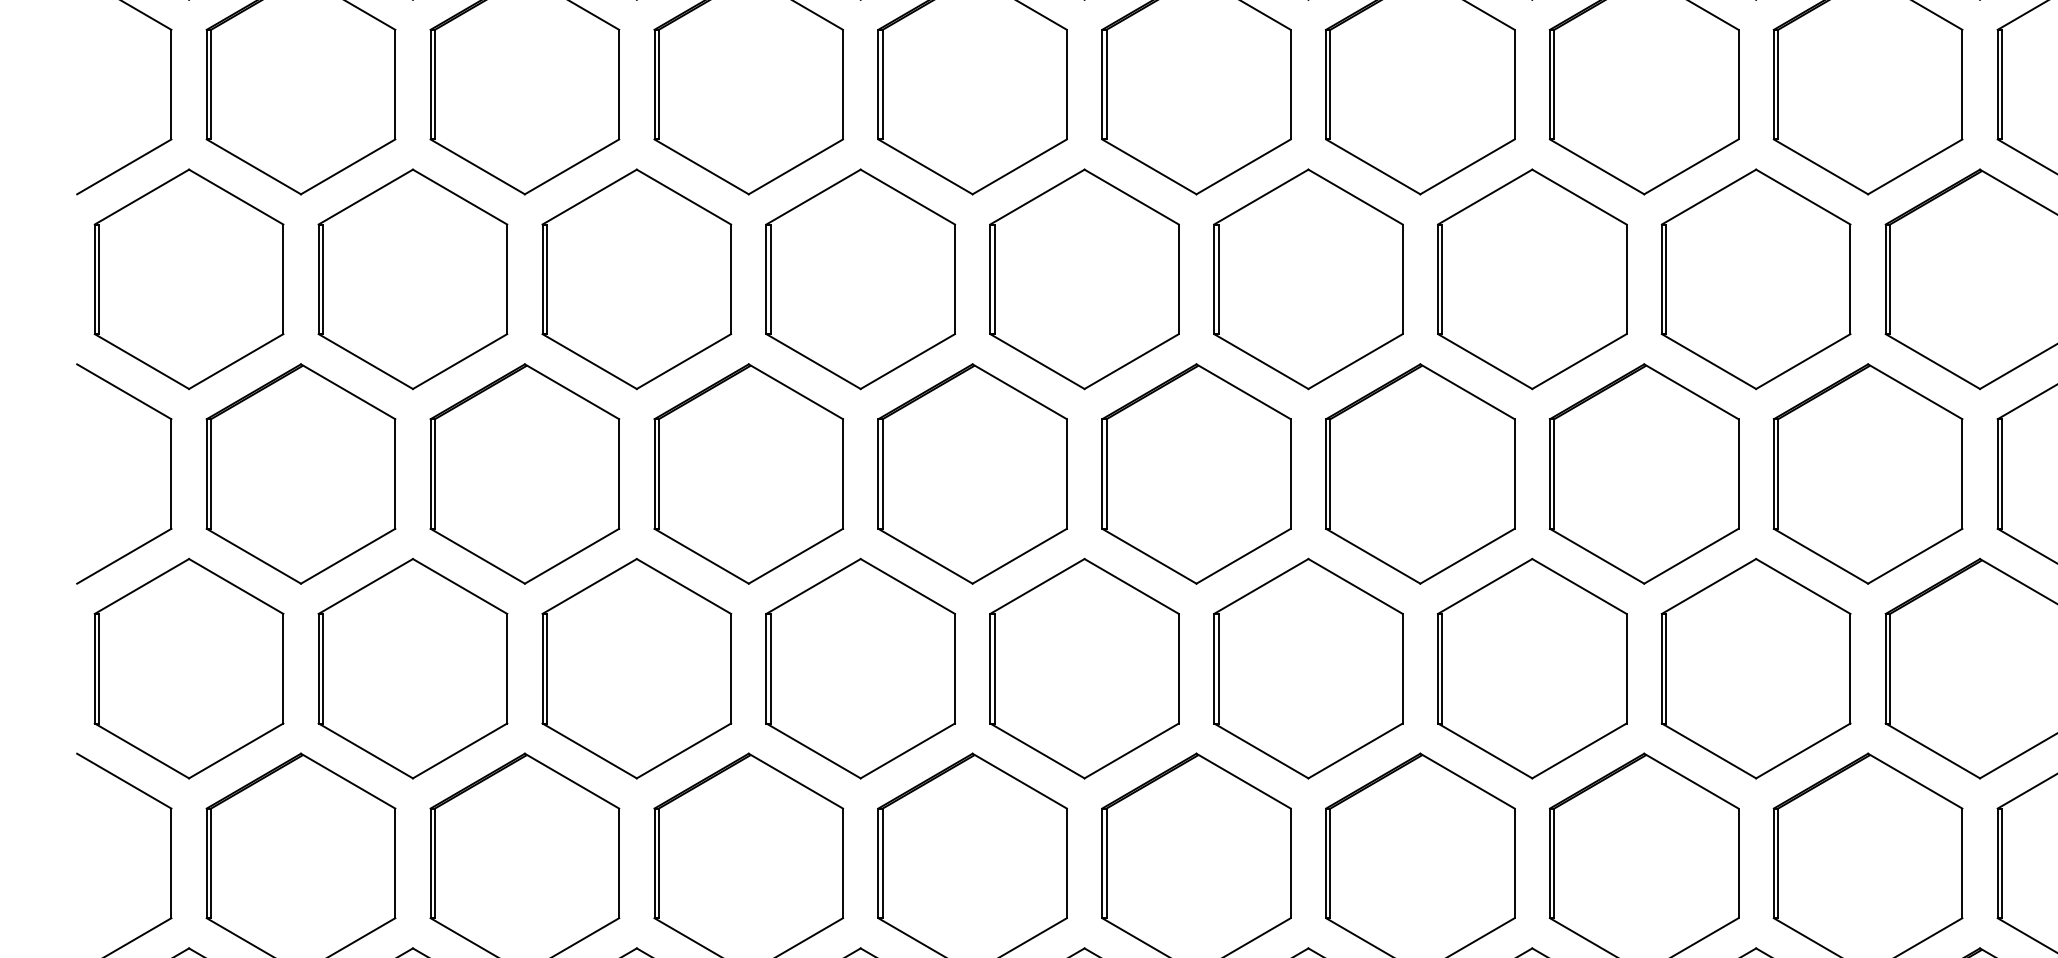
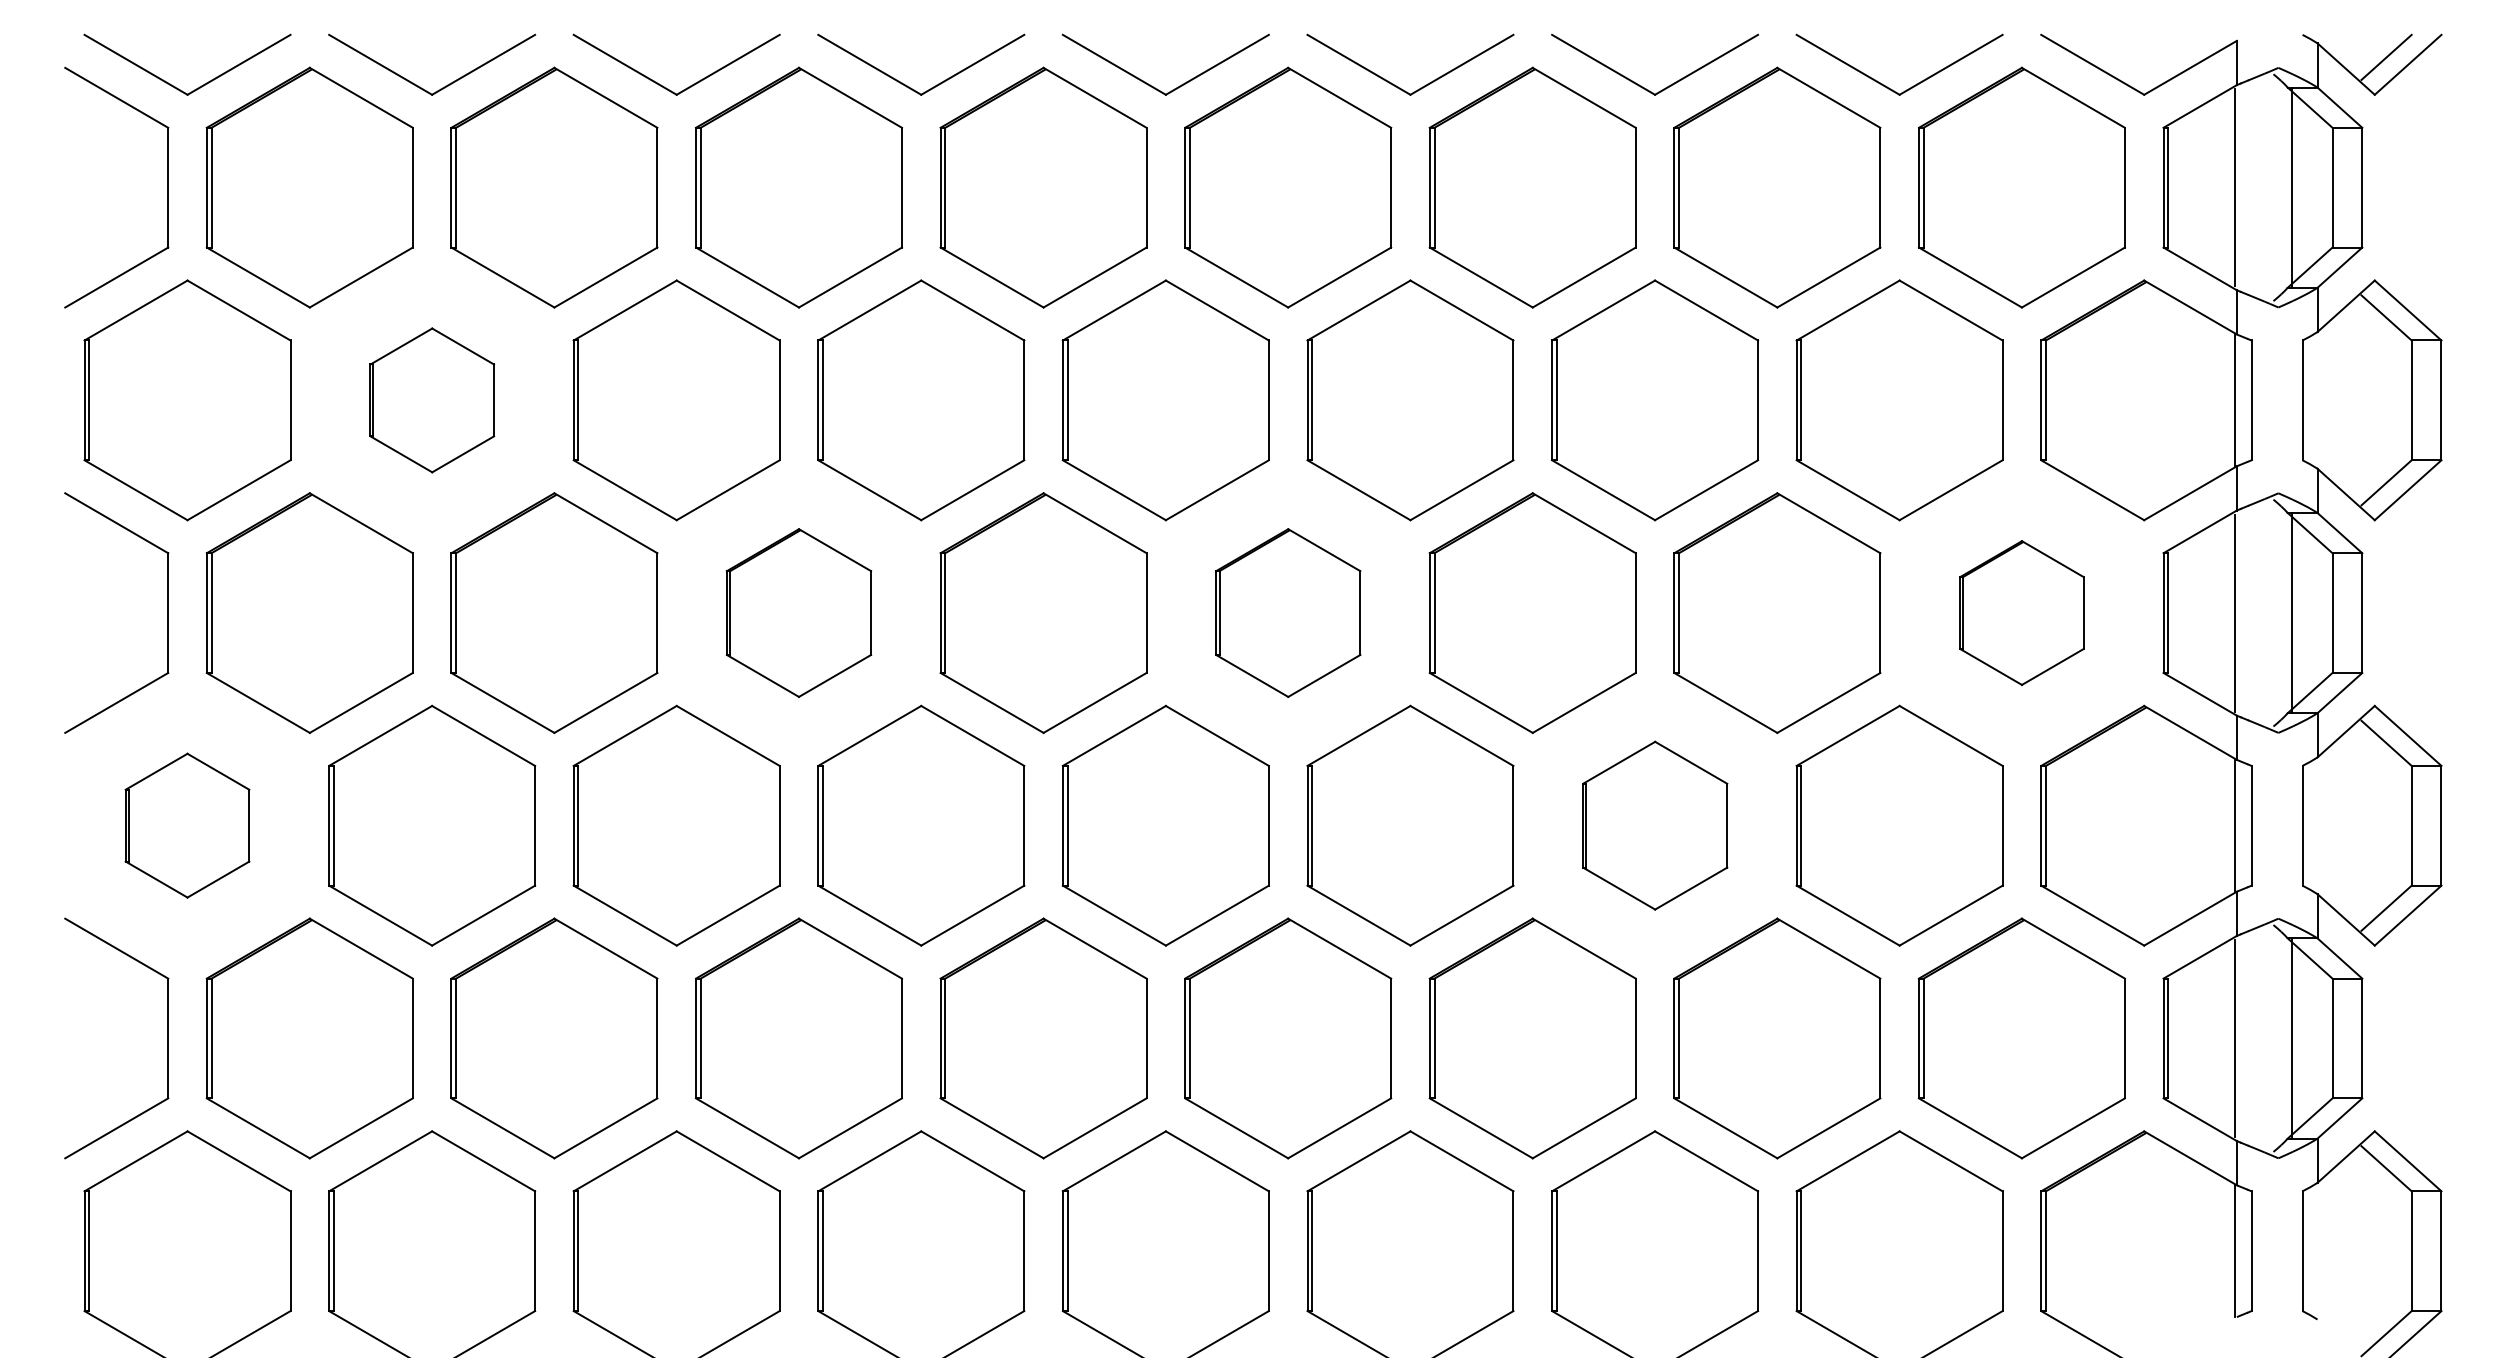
part: (413, 279) -> (432, 400), size x0.6
part: (748, 473) -> (798, 612), size x0.7
part: (1196, 473) -> (1288, 612), size x0.7
part: (1867, 473) -> (2021, 612), size x0.6
part: (189, 668) -> (187, 825), size x0.6
part: (1532, 668) -> (1655, 825), size x0.7

